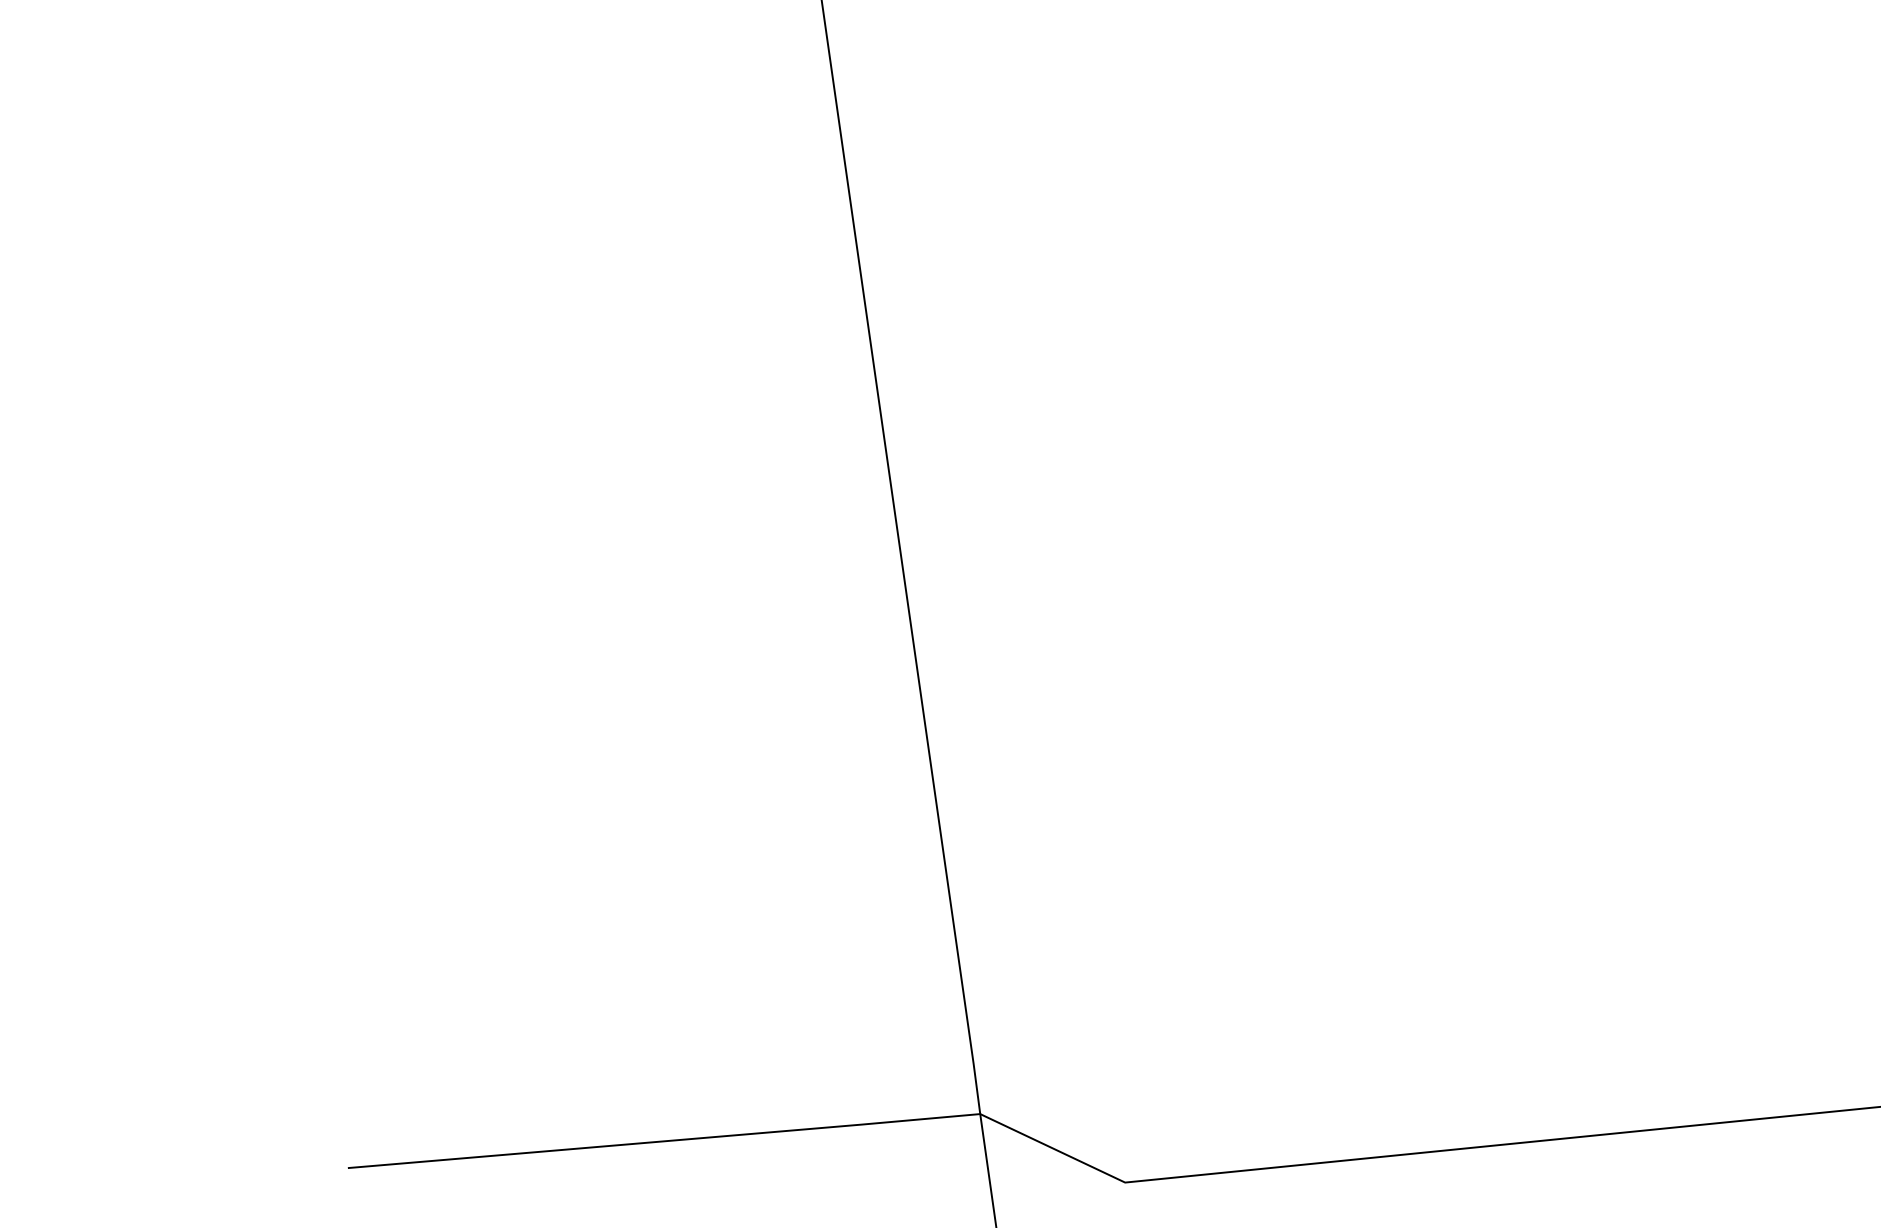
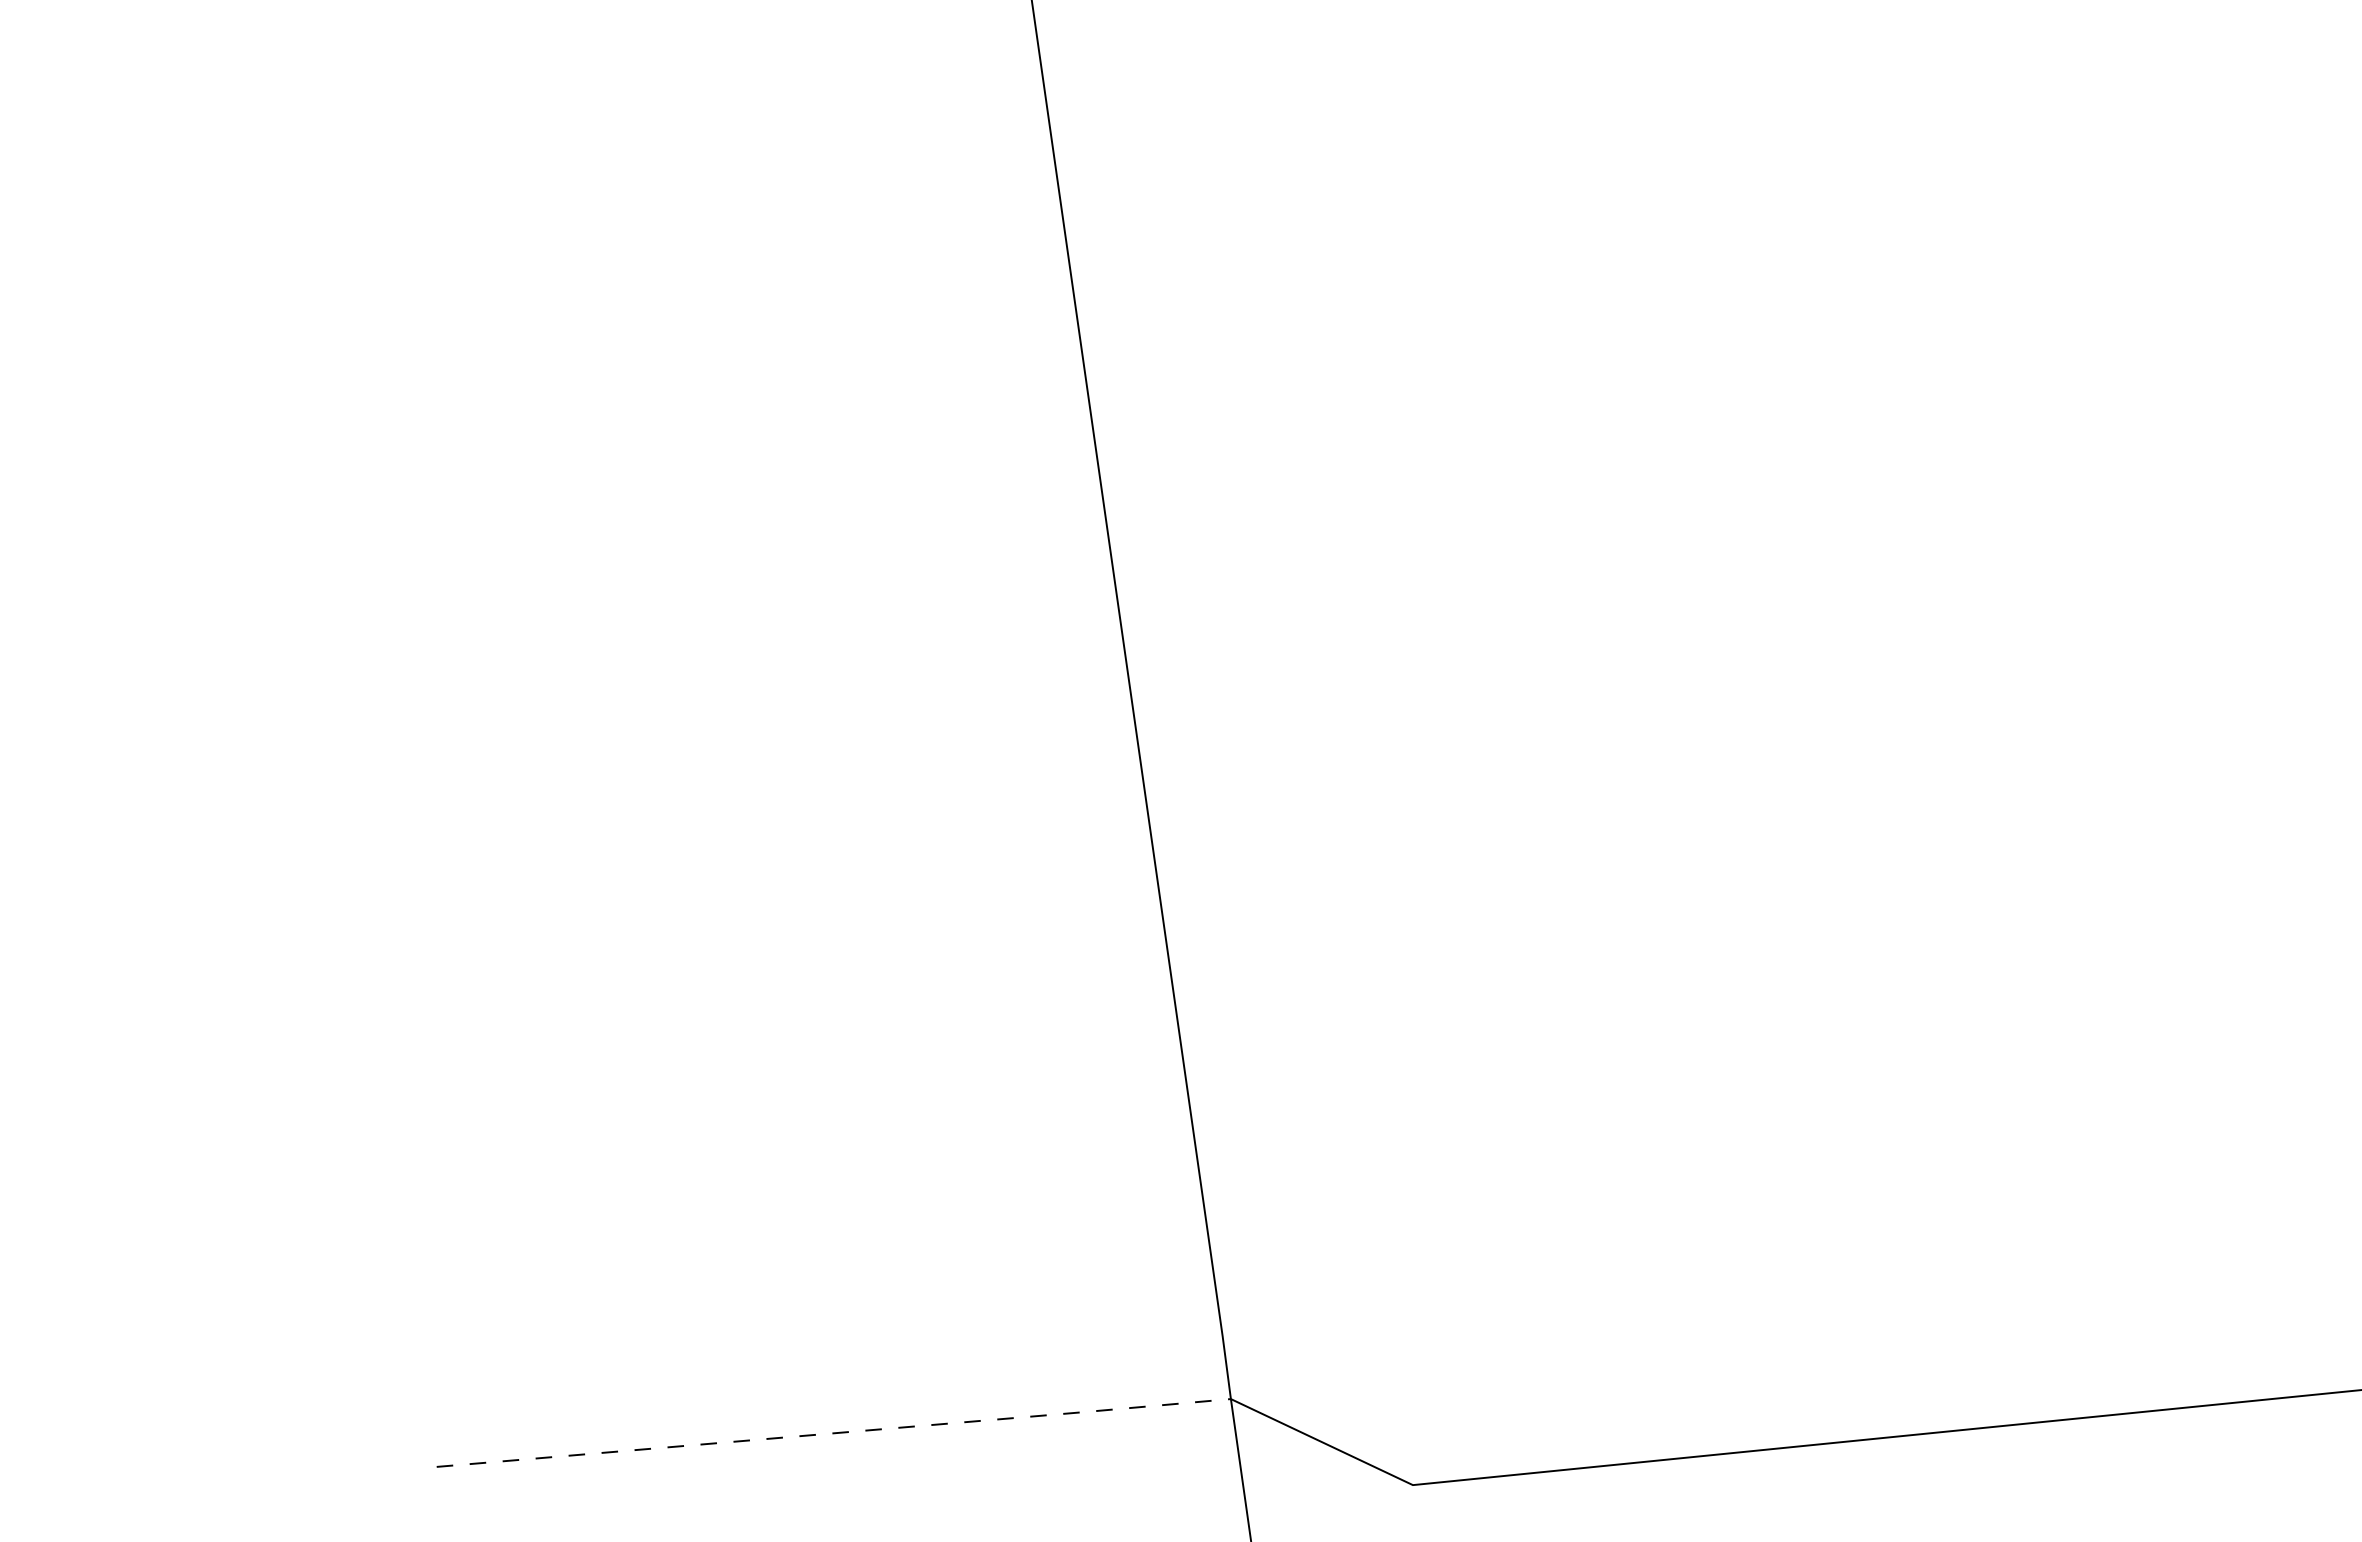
line: (665, 1141) -> (835, 1433), solid -> dashed

